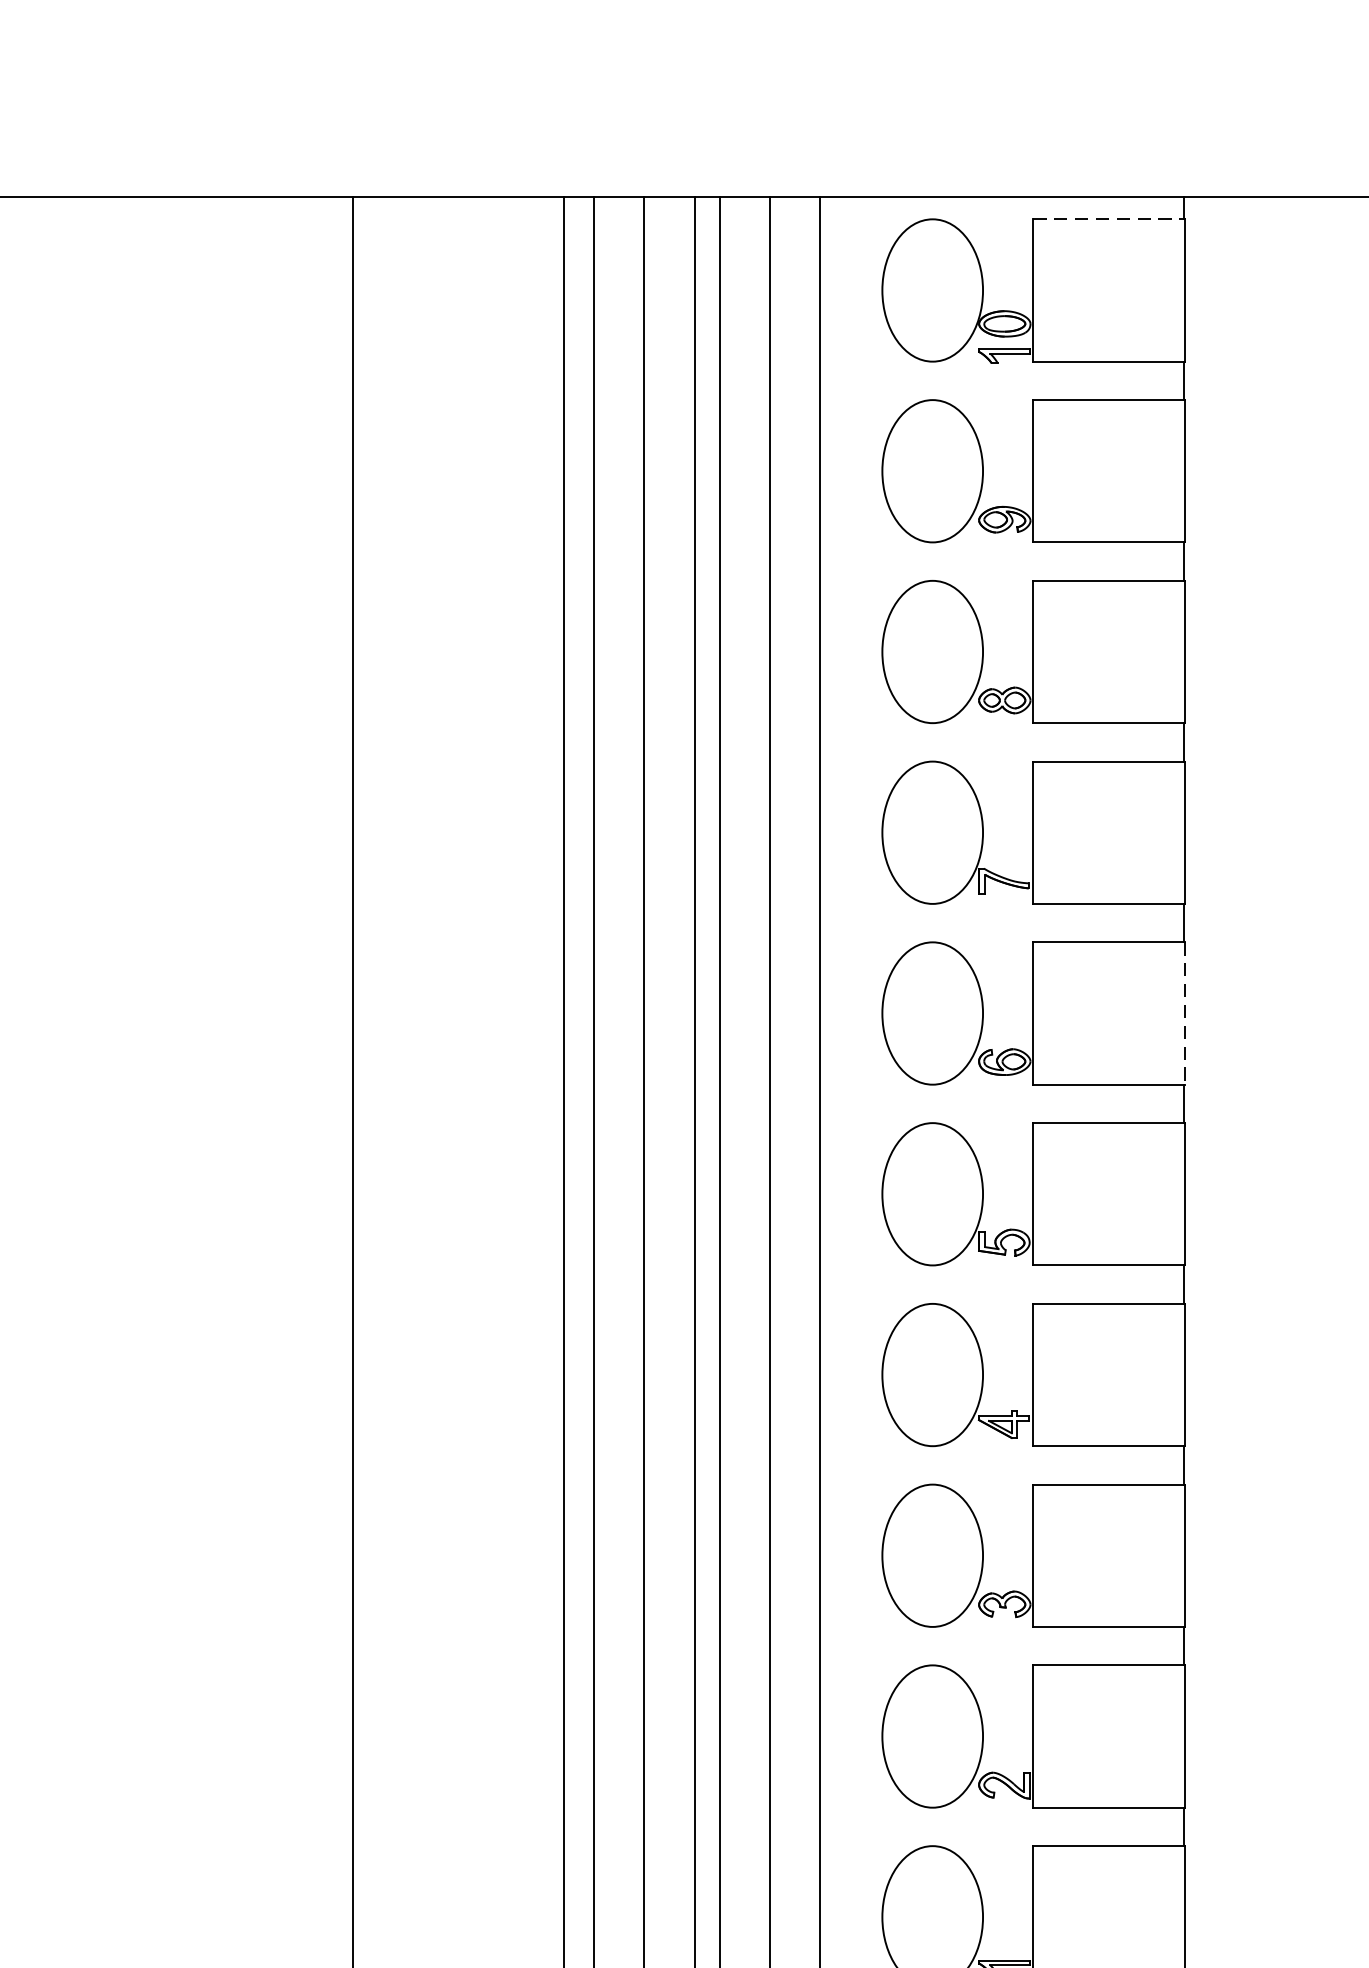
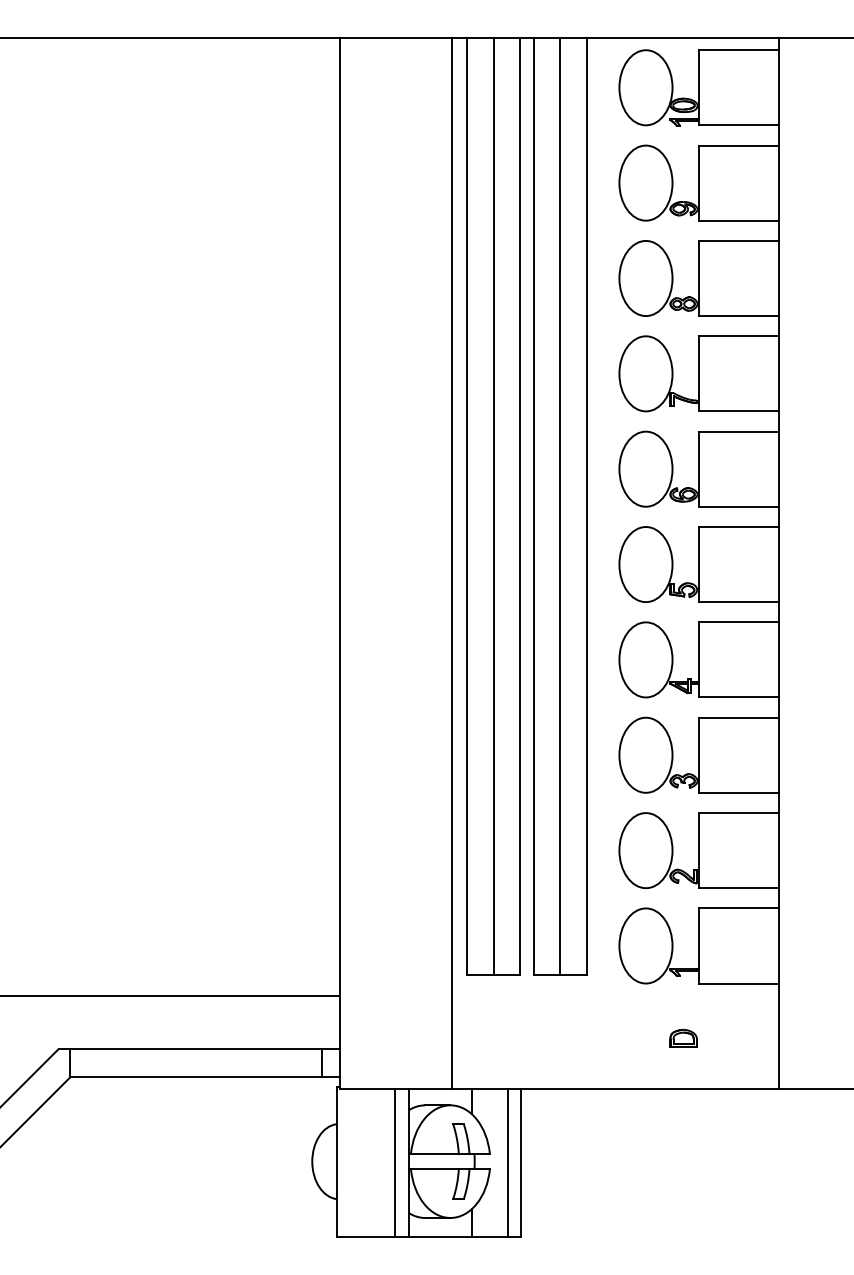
line: (1108, 219) -> (738, 50), dashed -> solid
line: (1185, 1014) -> (779, 469), dashed -> solid

